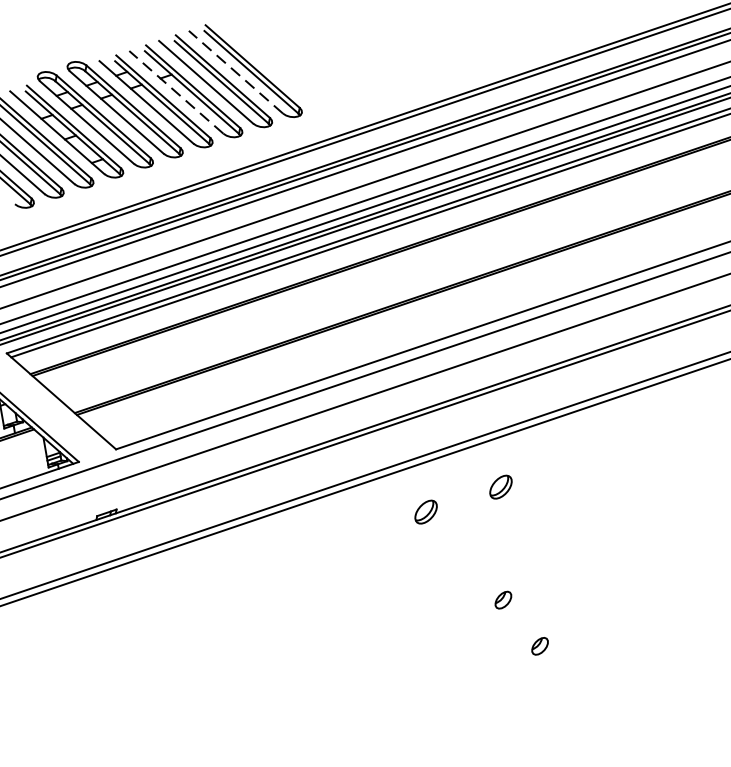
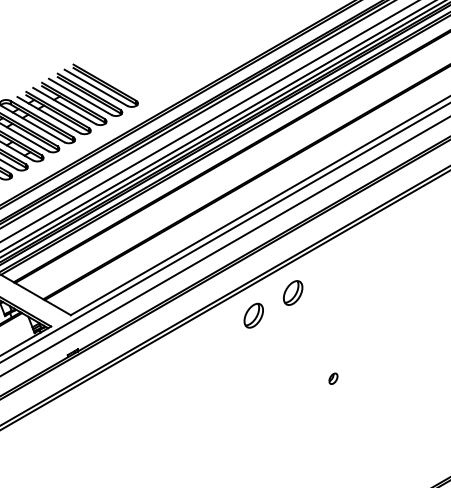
line: (235, 71) -> (95, 87), dashed -> solid
line: (176, 91) -> (64, 105), dashed -> solid
part: (501, 486) -> (293, 292), size x1.67
part: (425, 511) -> (253, 315), size x1.67
part: (503, 599) -> (307, 356), removed

